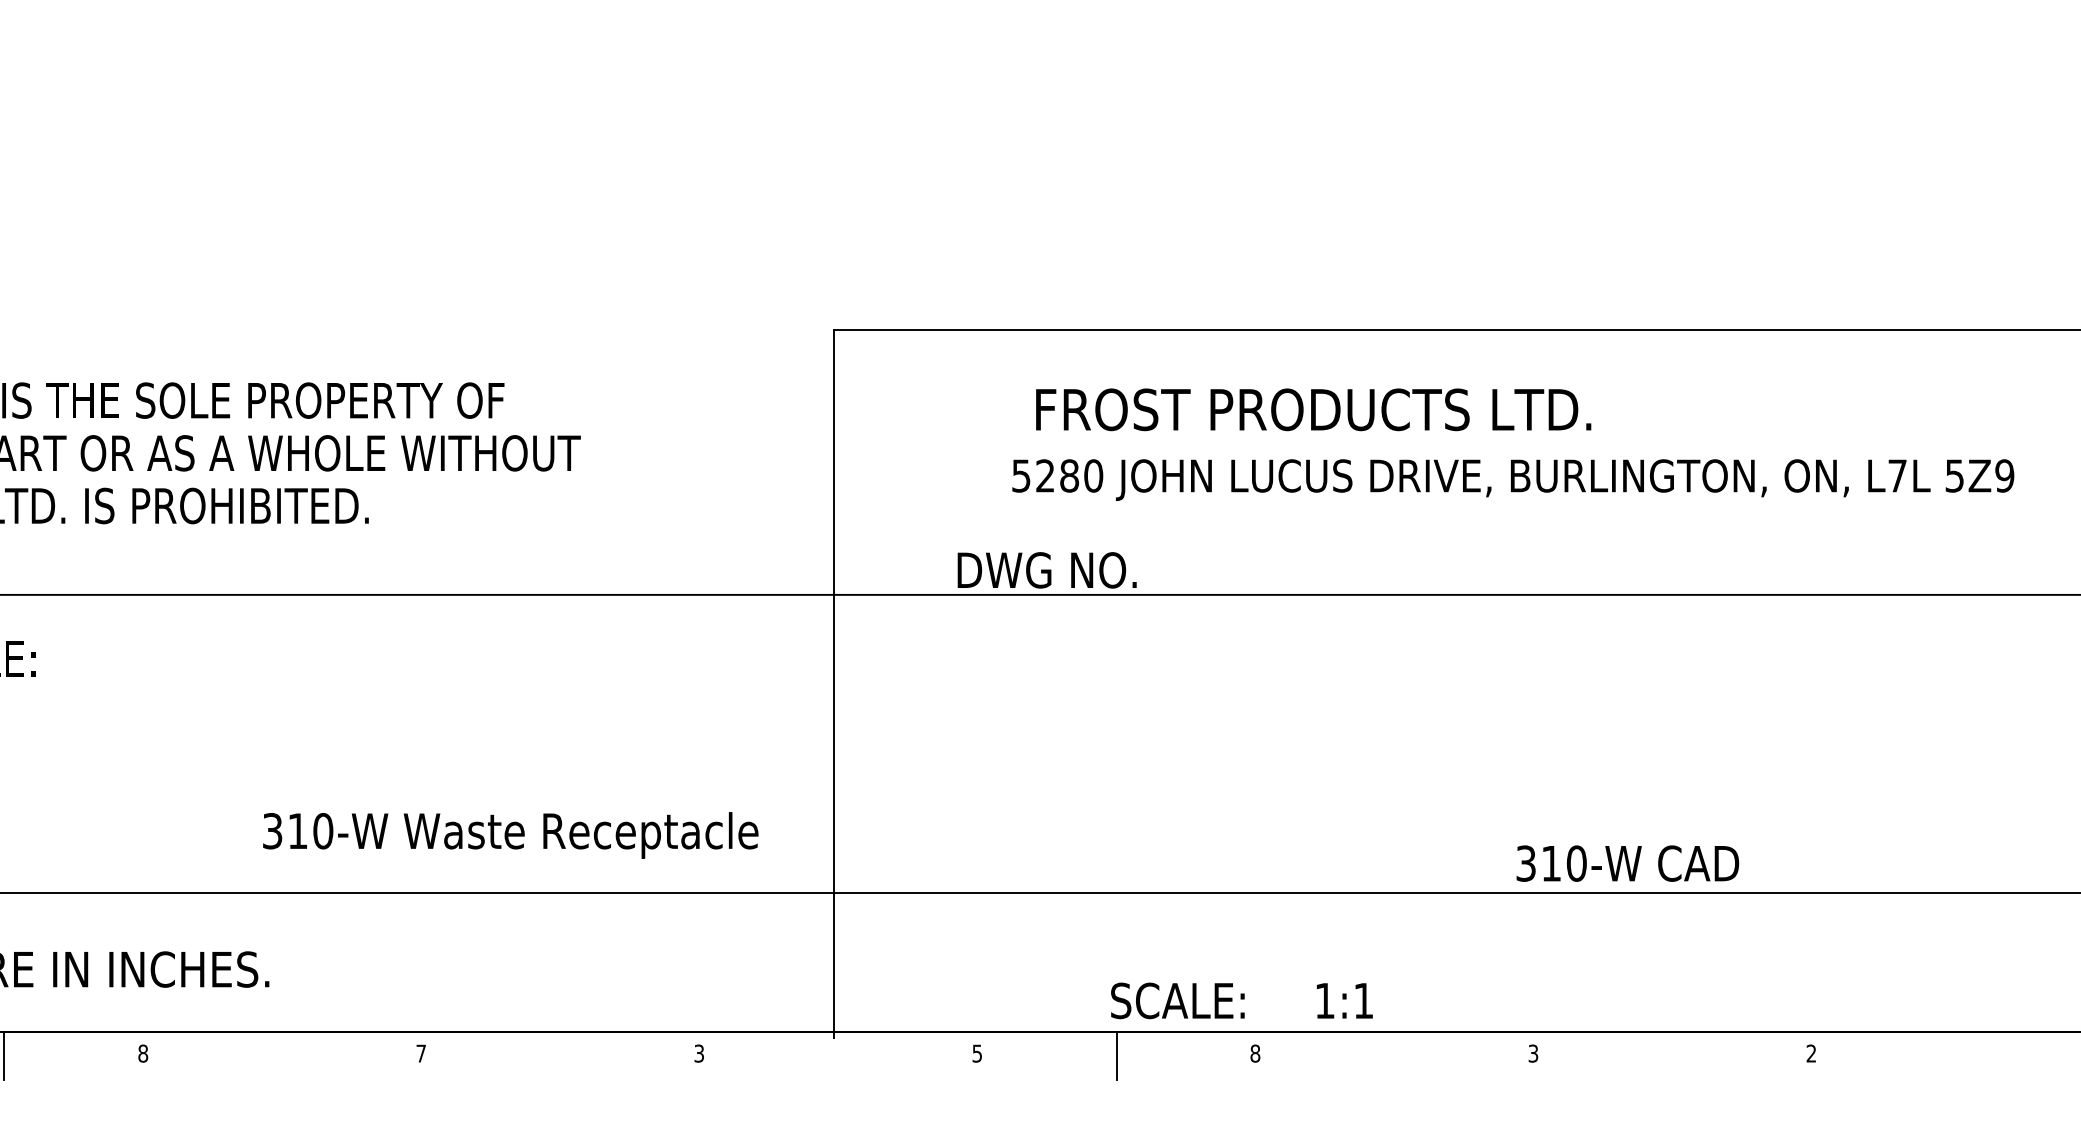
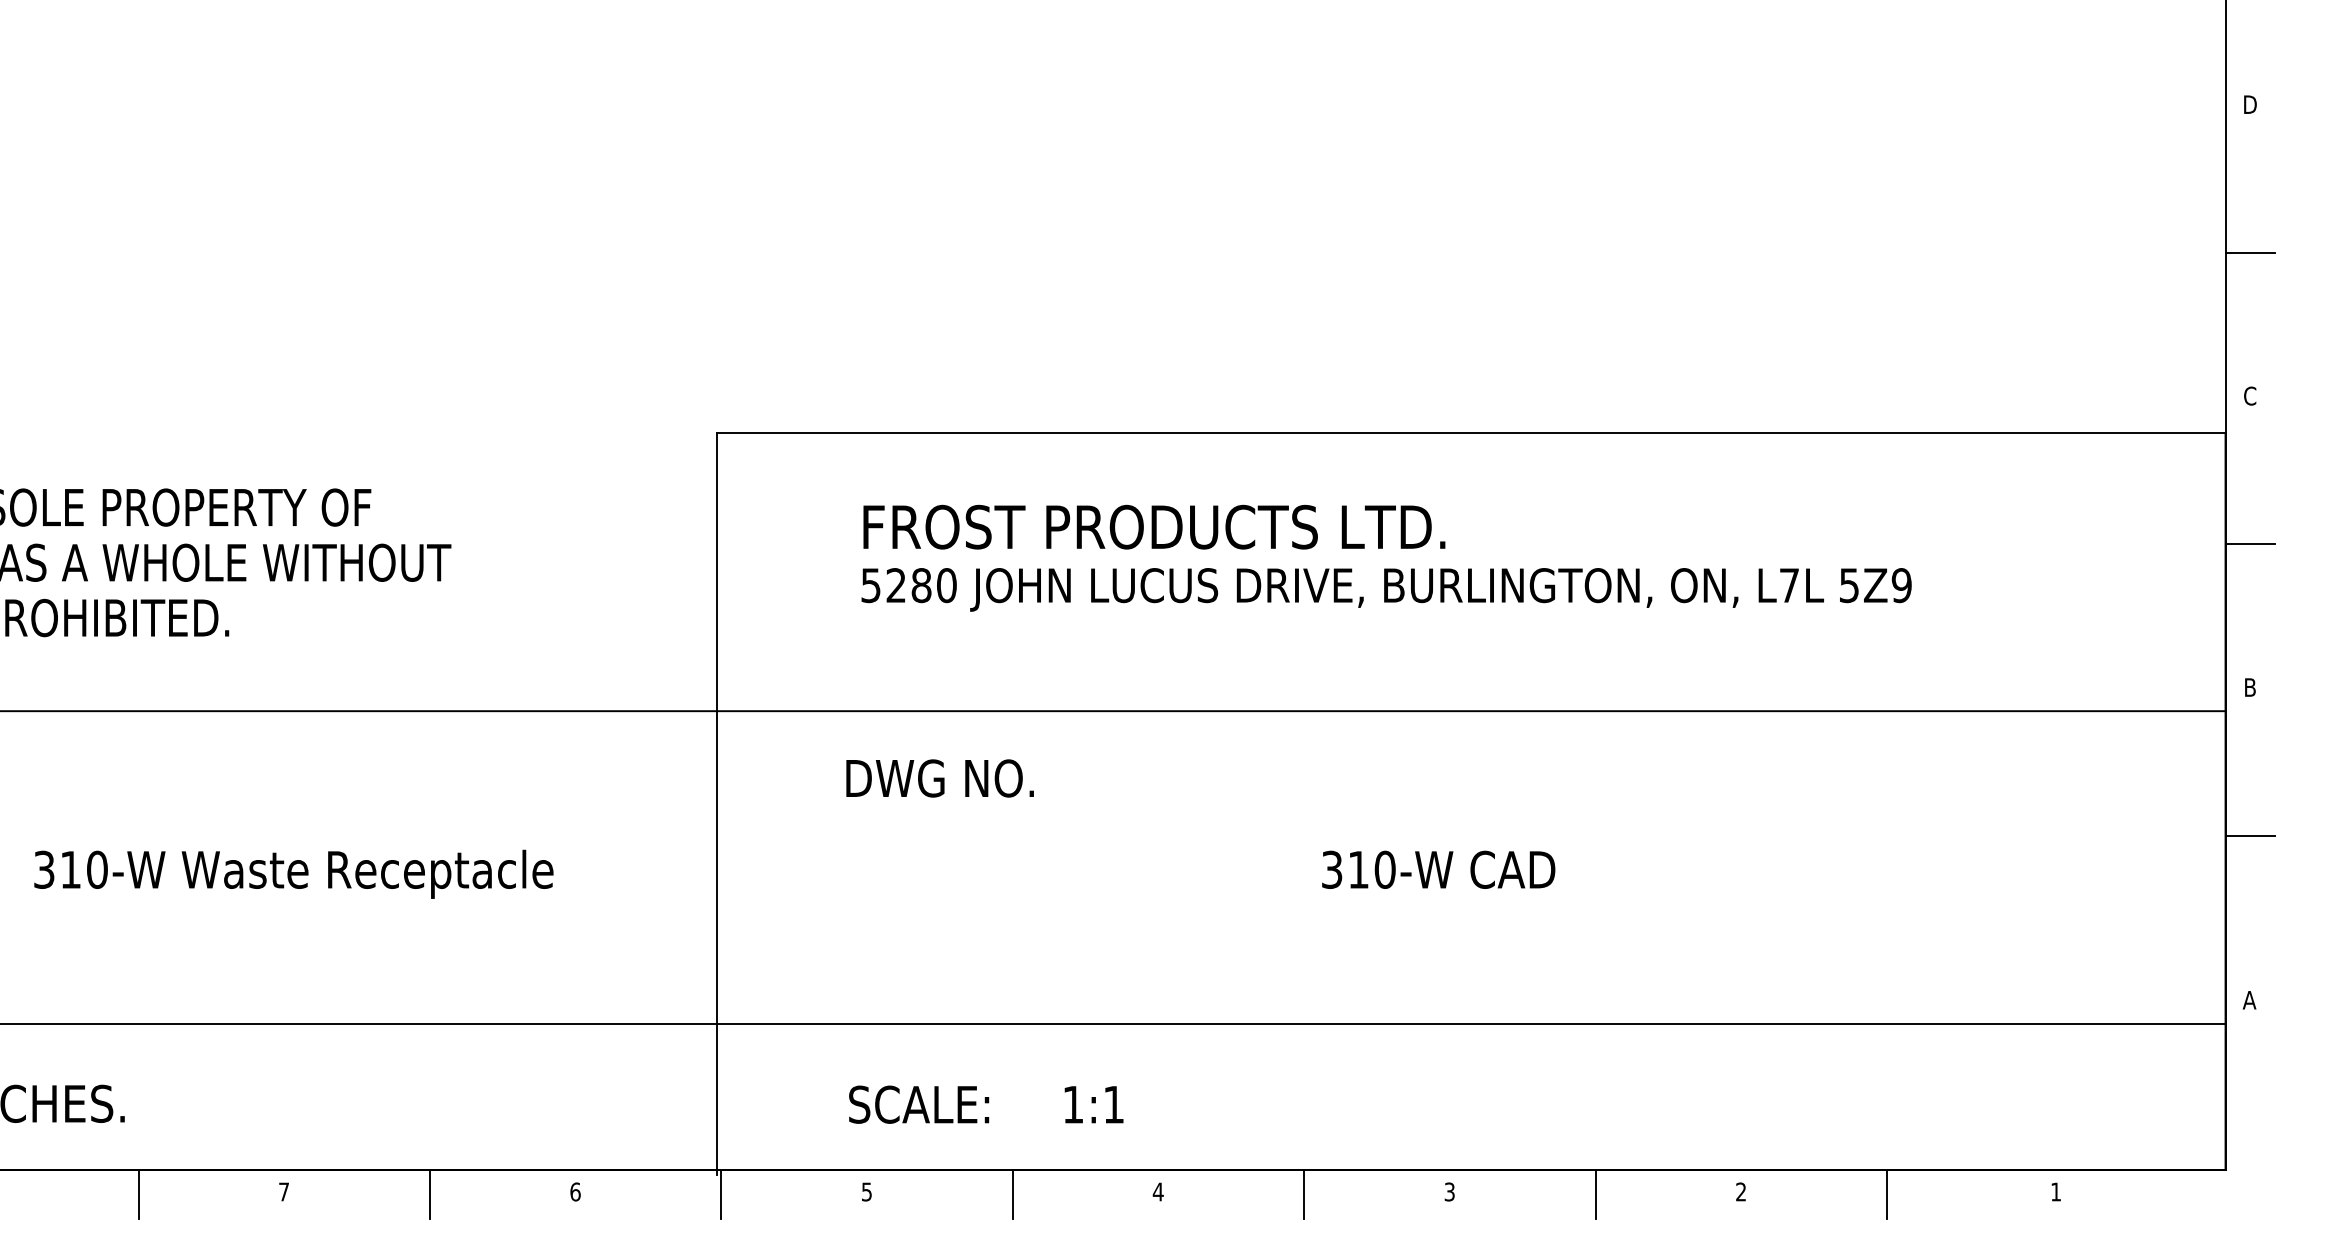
text: (1313, 409) -> (1154, 526), moved
text: (1513, 479) -> (1386, 589), moved
text: (1046, 570) -> (939, 778), moved
text: (510, 834) -> (293, 873), moved
text: (1627, 863) -> (1438, 869), moved
text: (1242, 1000) -> (986, 1104), moved
text: (699, 1053) -> (575, 1191), 3 -> 6
text: (1254, 1053) -> (1157, 1191), 8 -> 4
line: (282, 1056) -> (138, 1194), added
line: (560, 1056) -> (430, 1194), added
line: (838, 1056) -> (721, 1194), added
line: (1394, 1056) -> (1304, 1194), added
line: (1672, 1056) -> (1595, 1194), added
line: (1951, 1056) -> (1887, 1194), added

